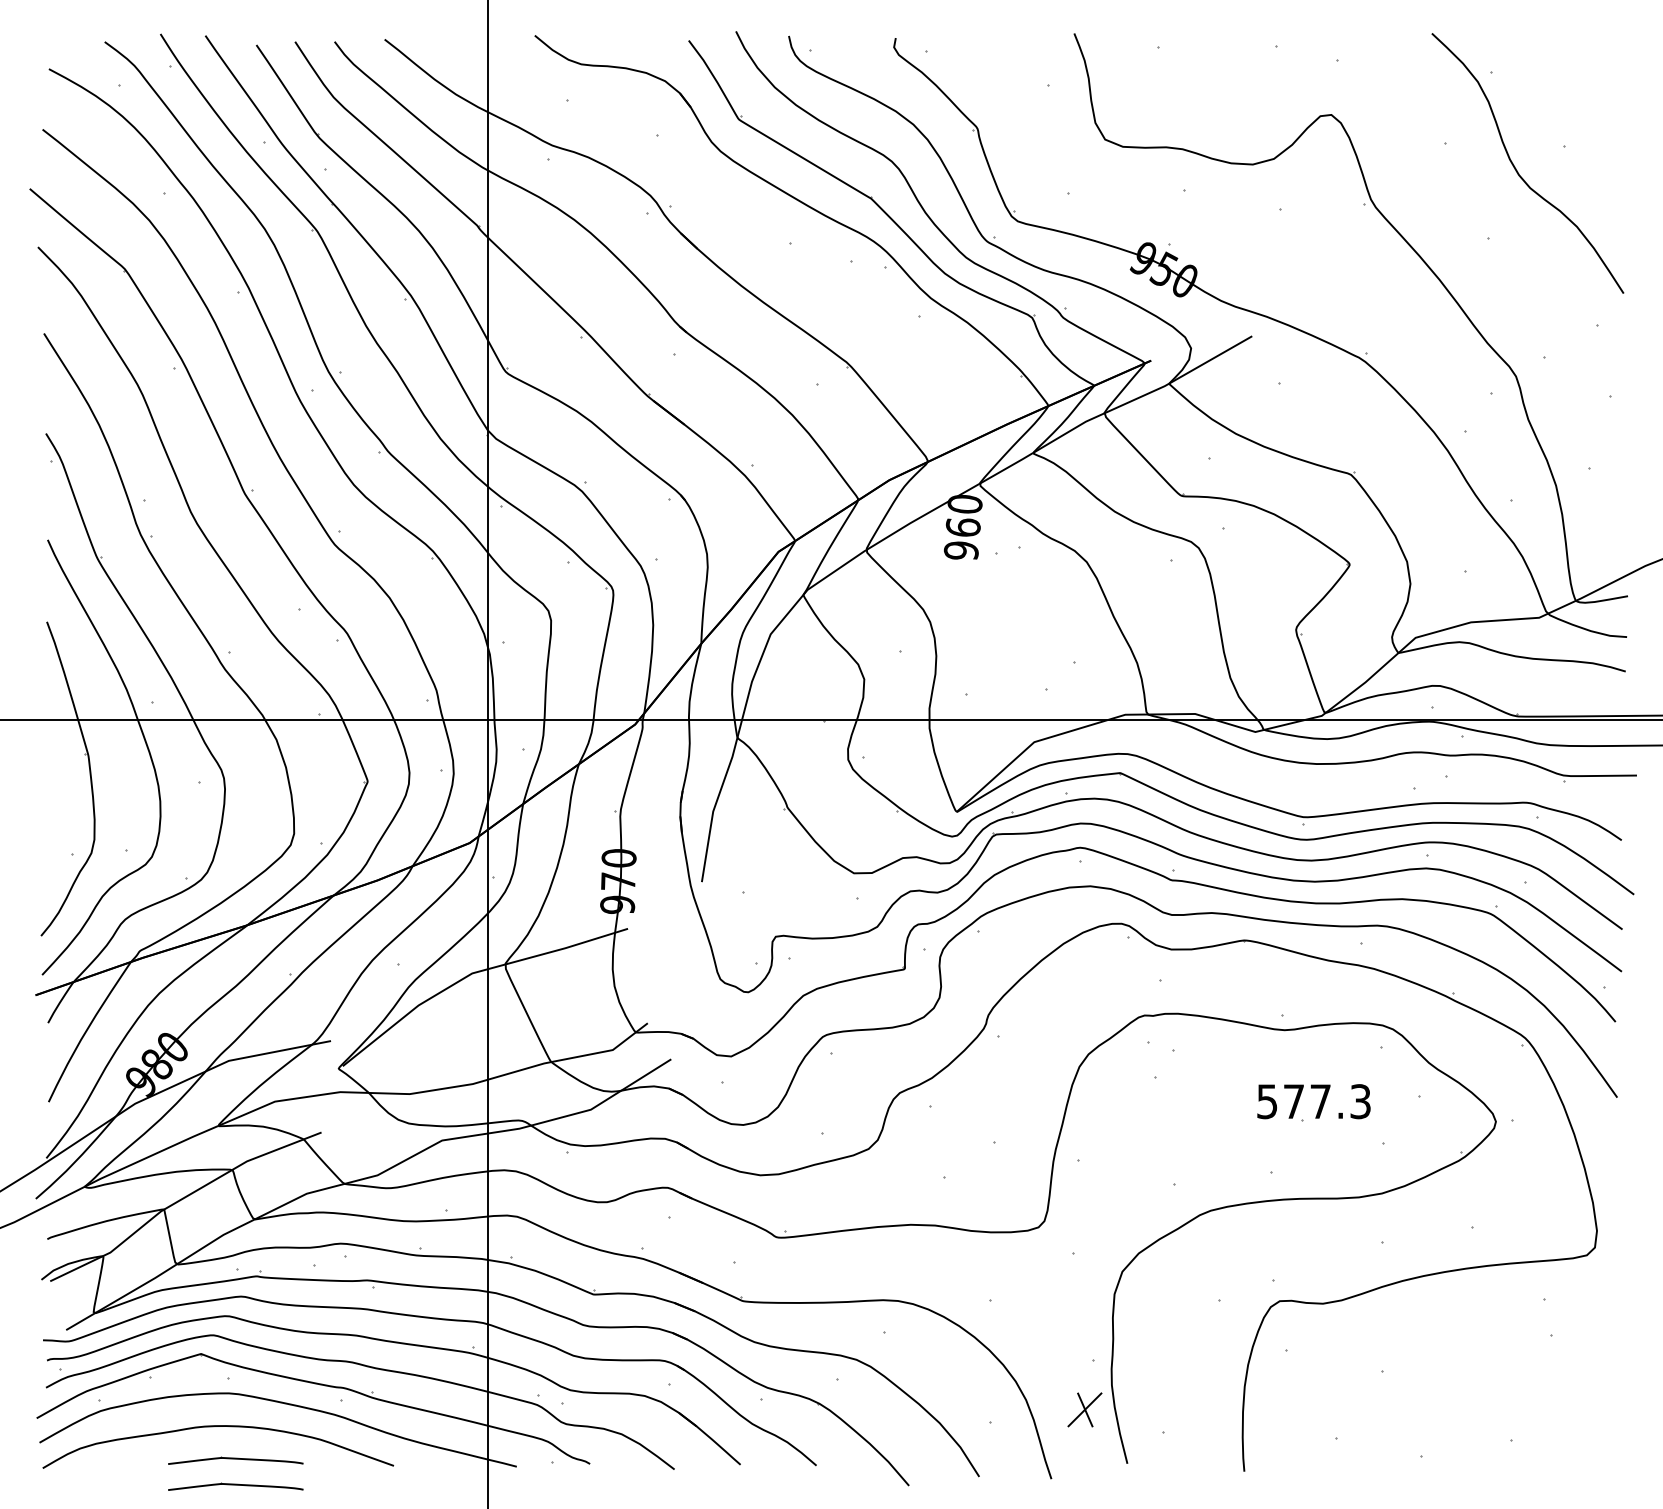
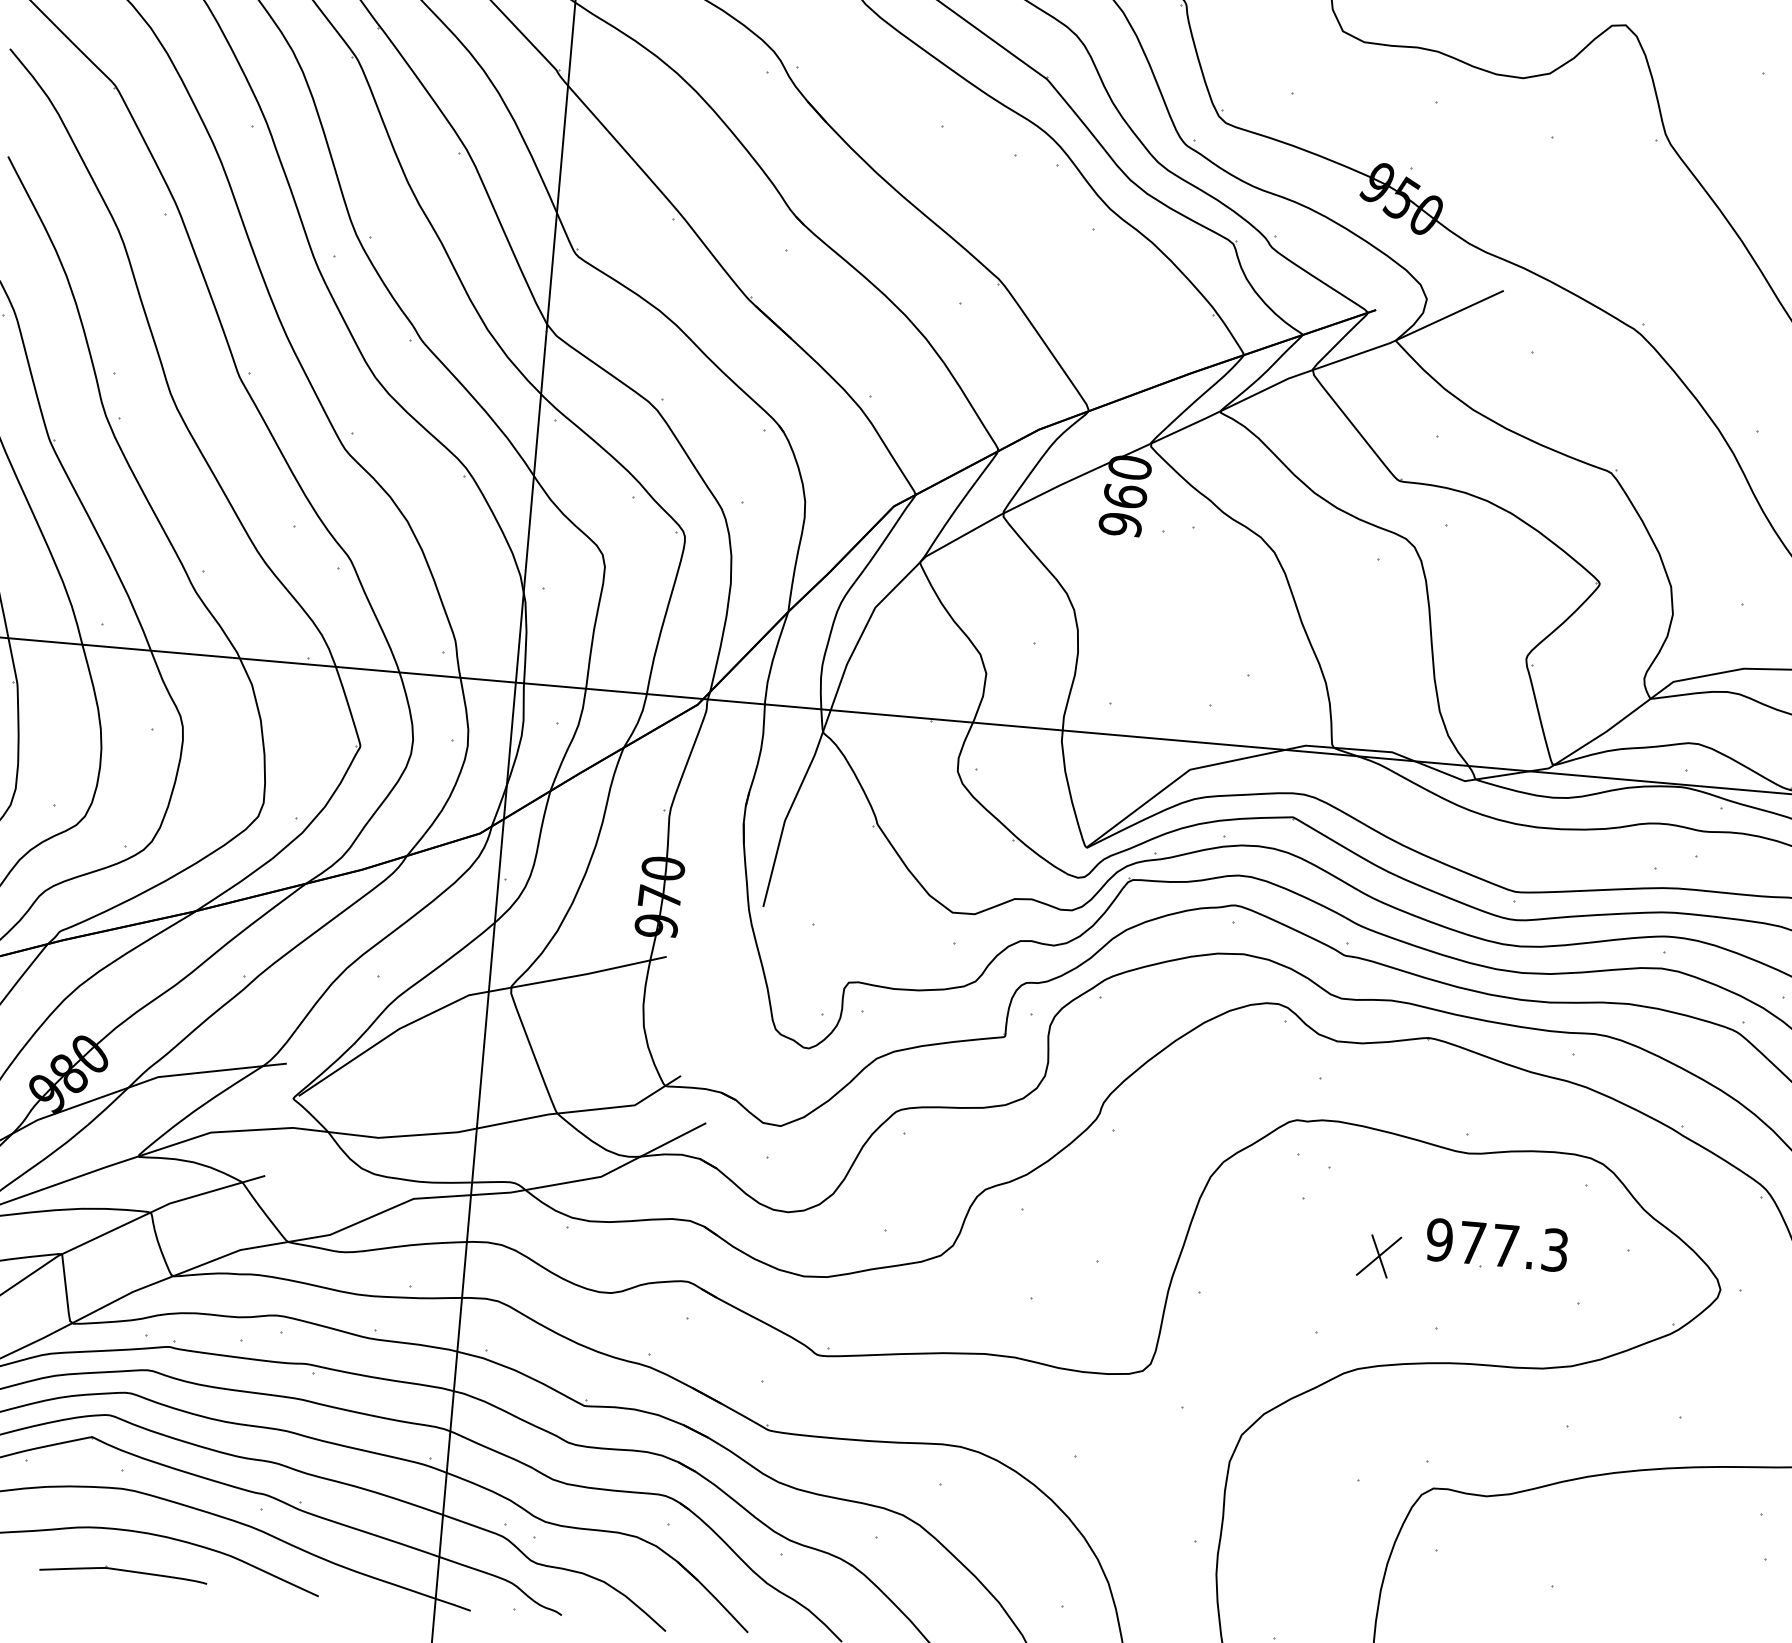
text: (1266, 1101) -> (1438, 1239), 577.3 -> 977.3
part: (1084, 1409) -> (1378, 1255), moved
part: (235, 1486) -> (120, 1604), removed

